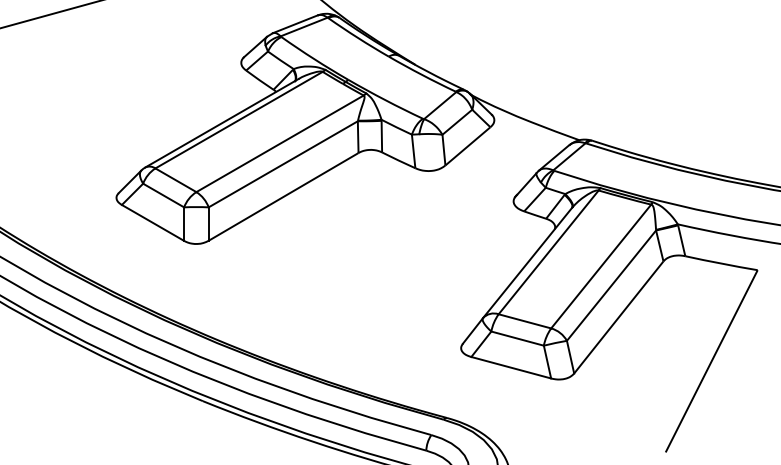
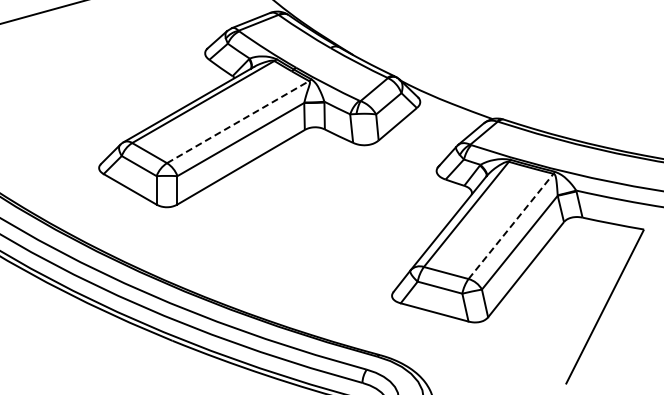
line: (280, 143) -> (238, 121), solid -> dashed
line: (601, 266) -> (511, 226), solid -> dashed

